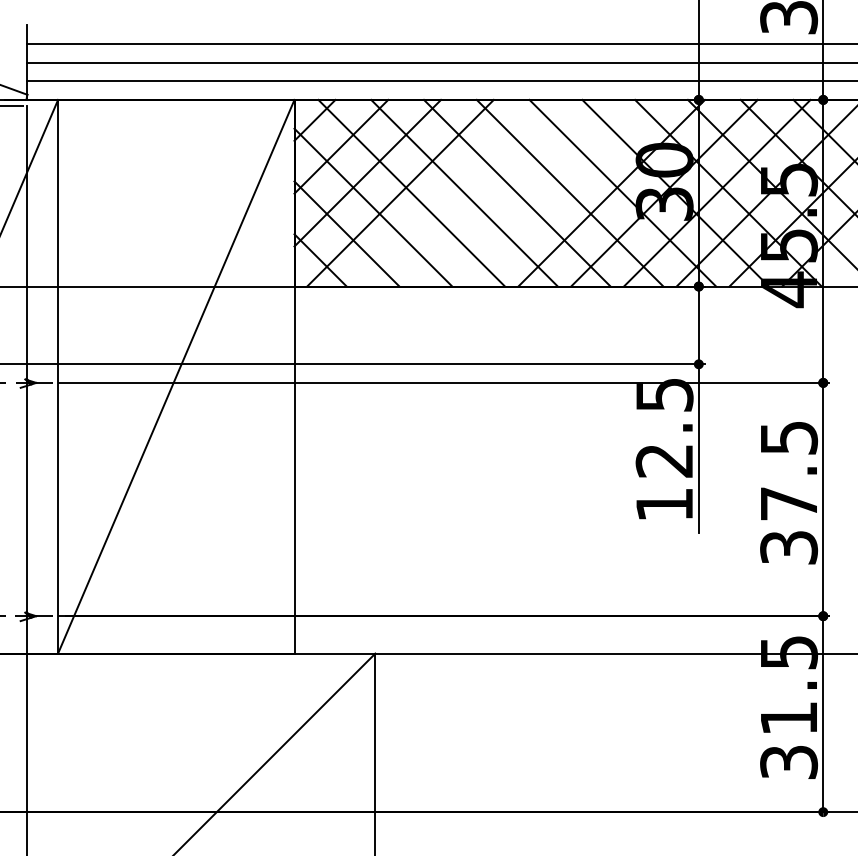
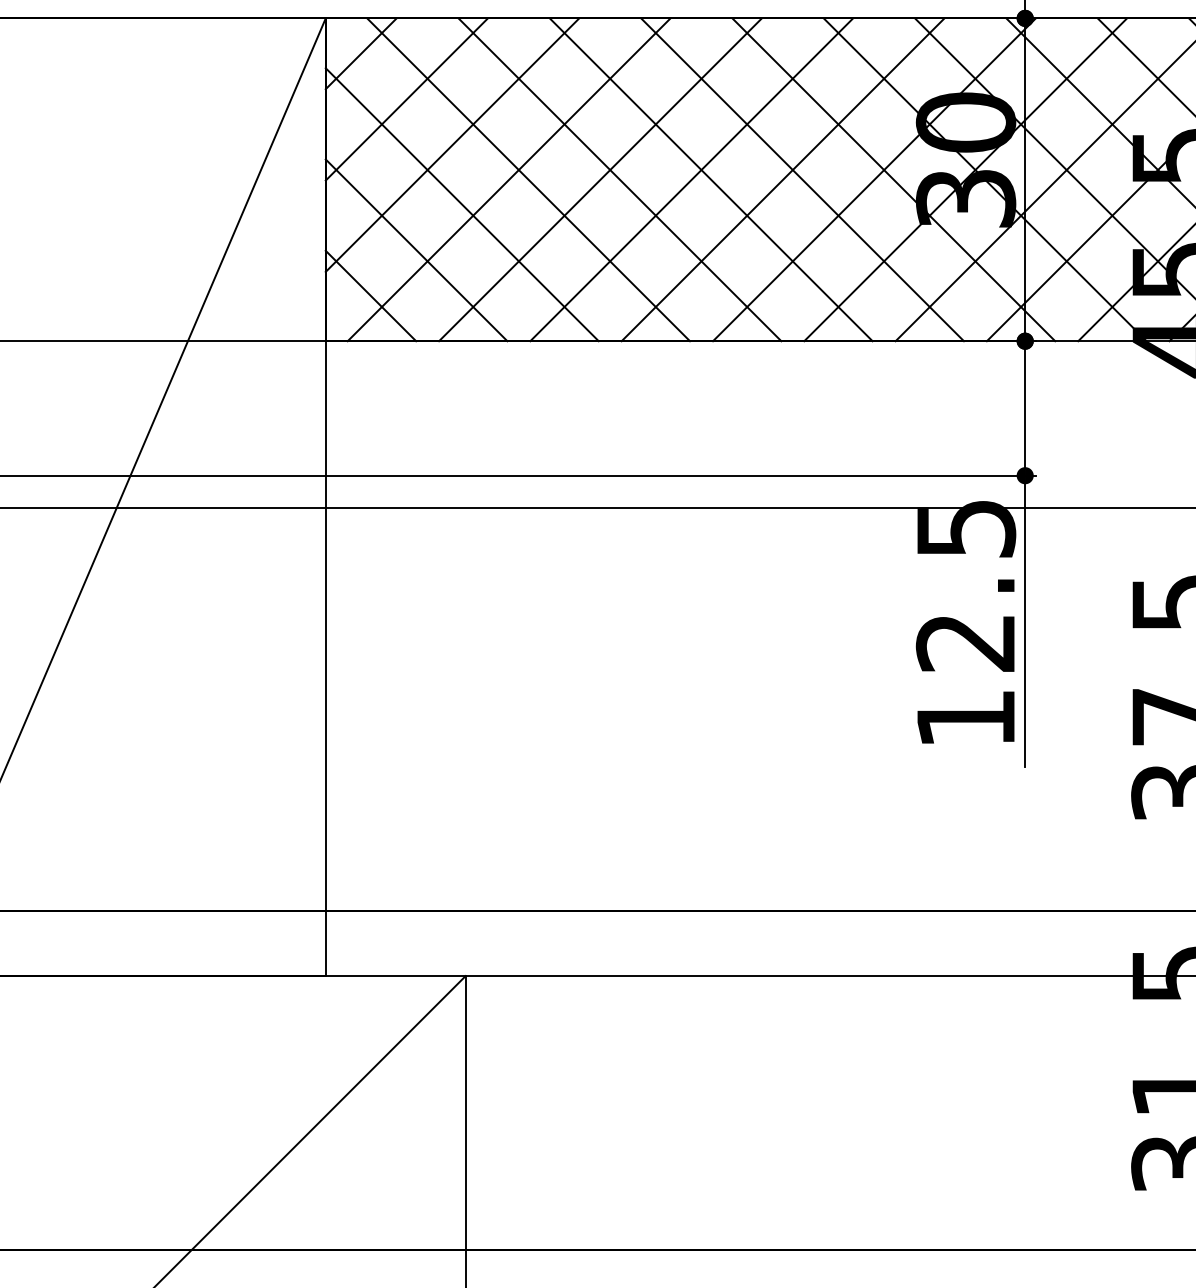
line: (453, 192) -> (600, 178), added
line: (505, 192) -> (690, 178), added
line: (558, 192) -> (782, 178), added

